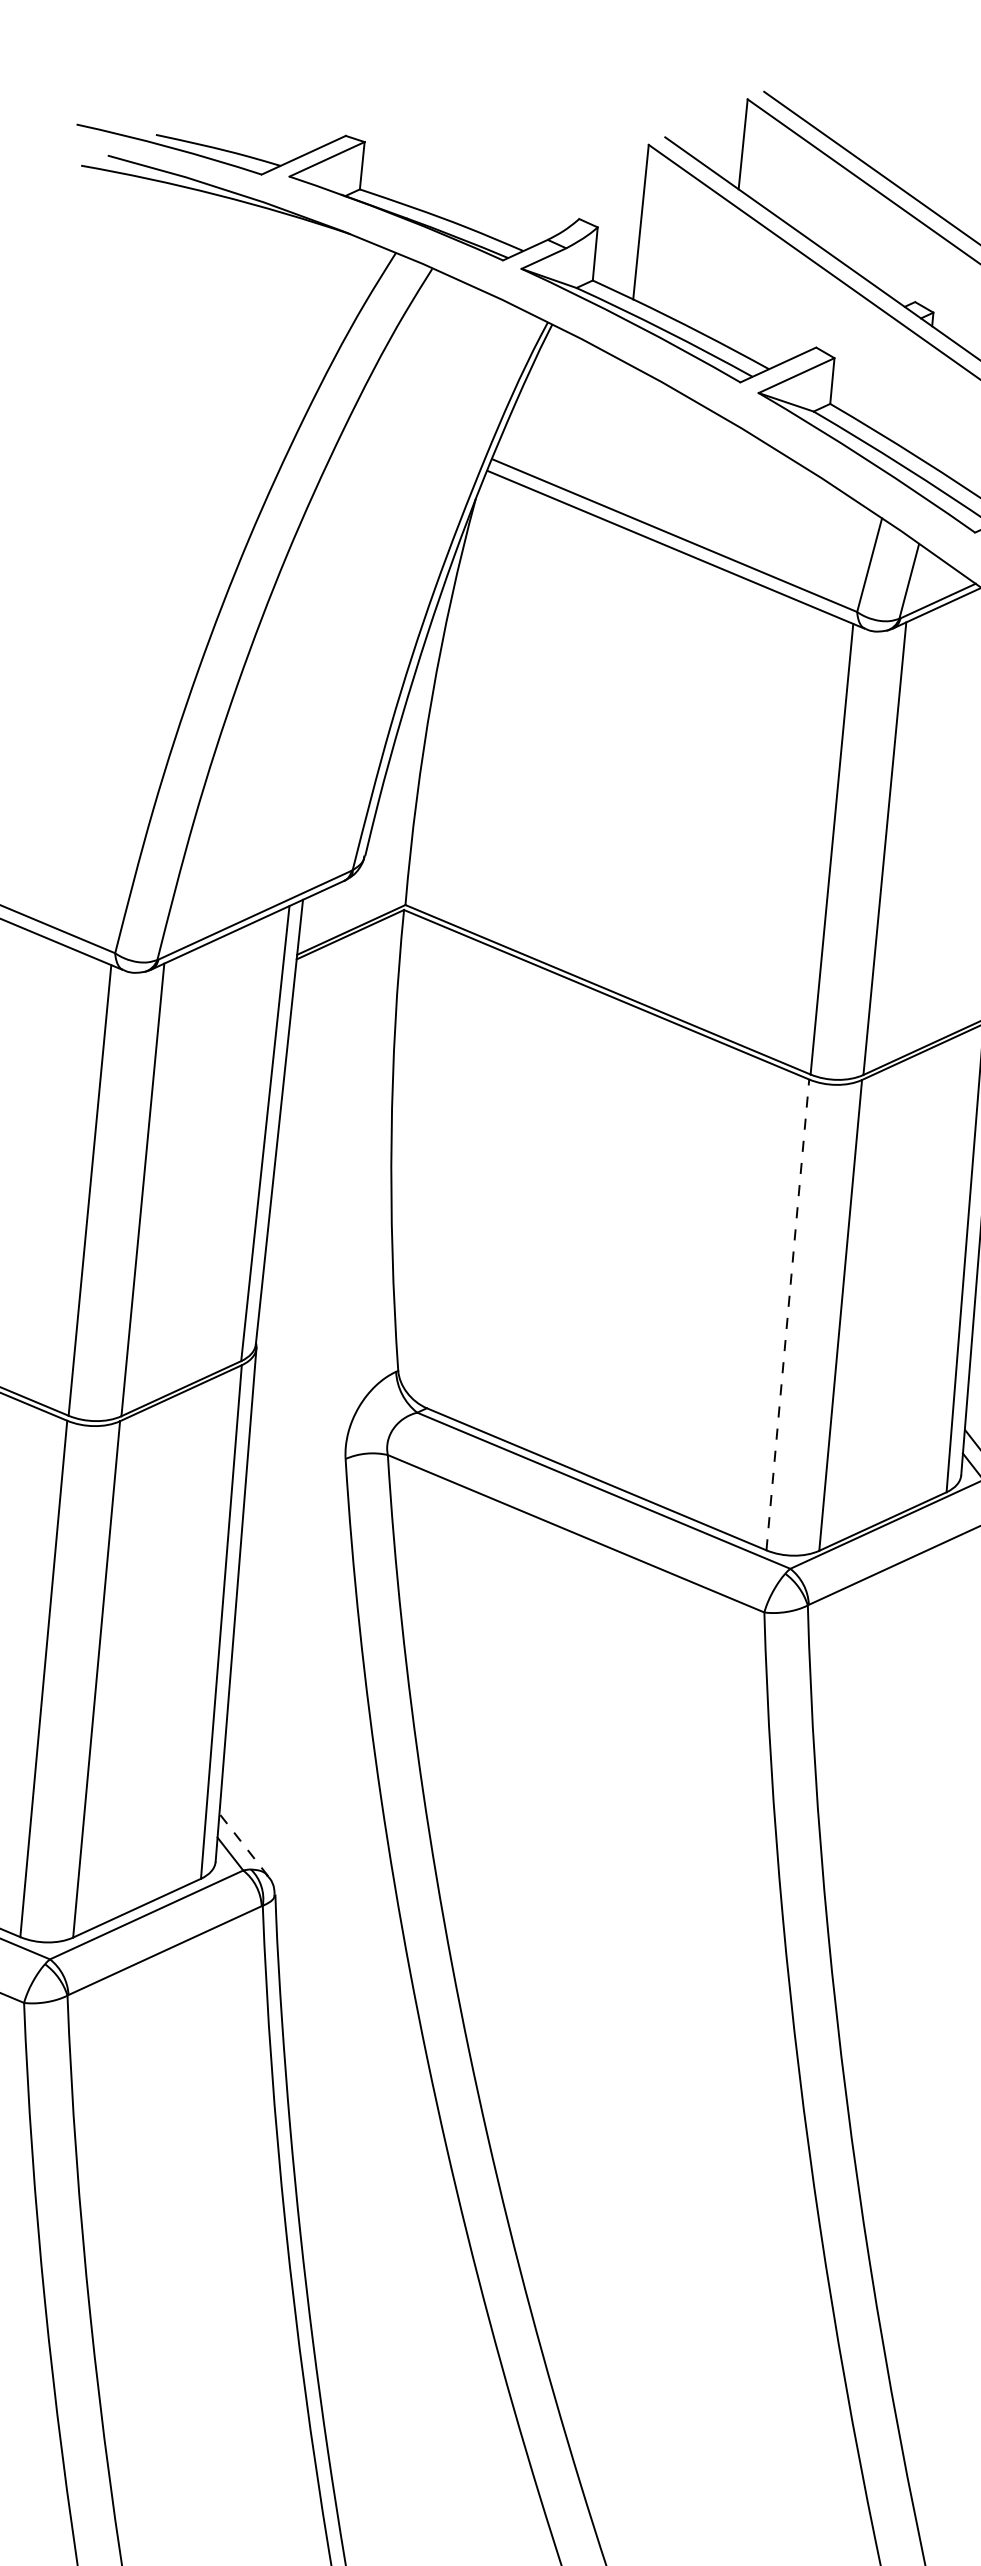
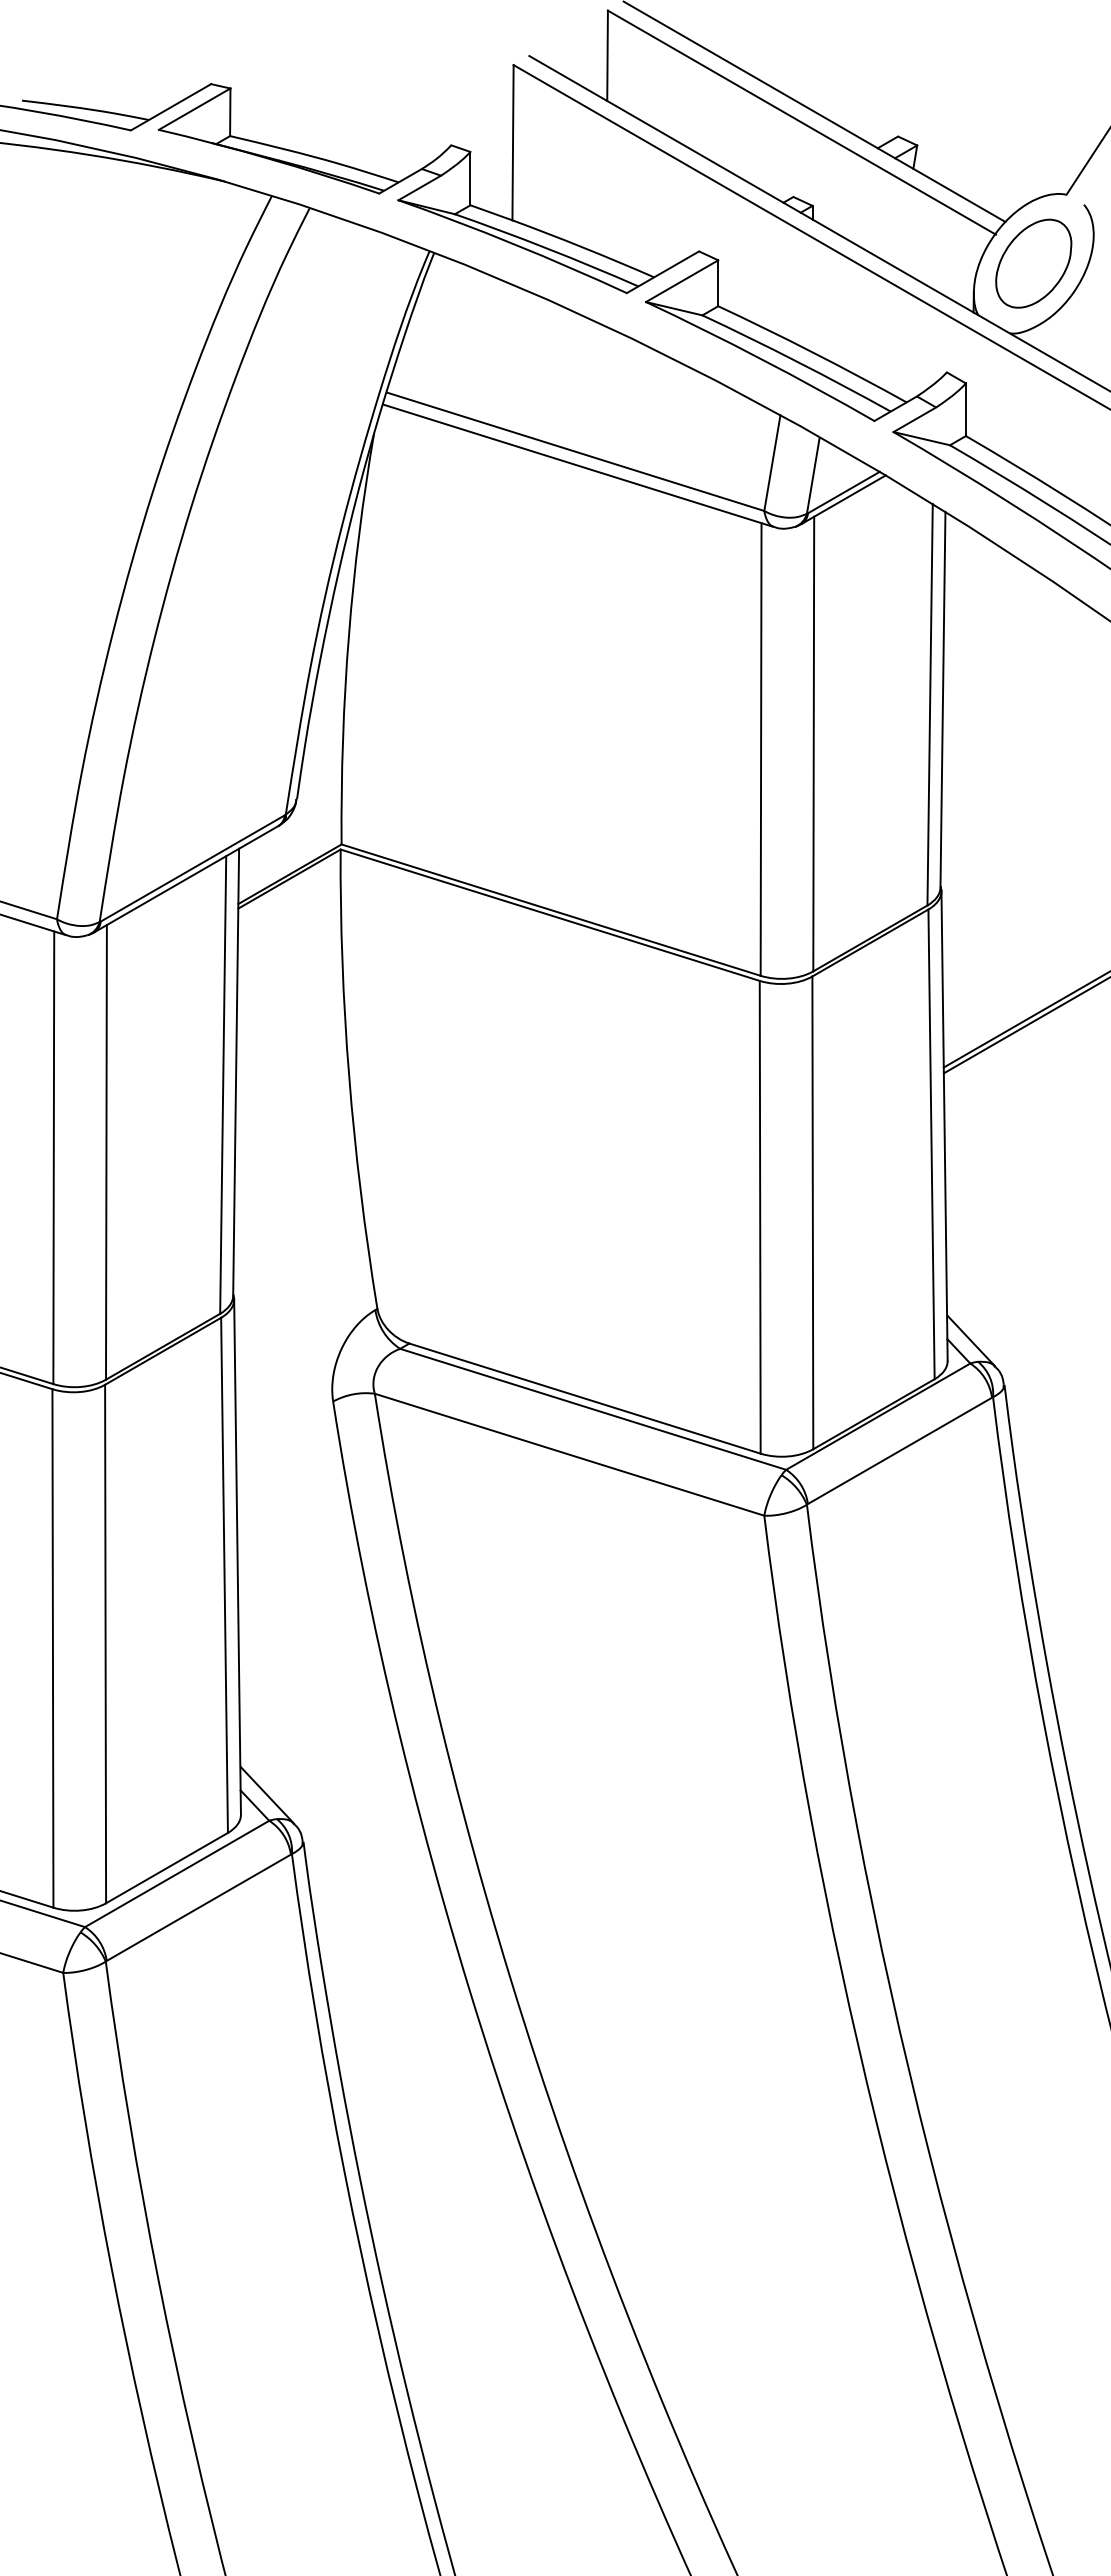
line: (788, 1314) -> (760, 1216), dashed -> solid
line: (243, 1844) -> (267, 1794), dashed -> solid

